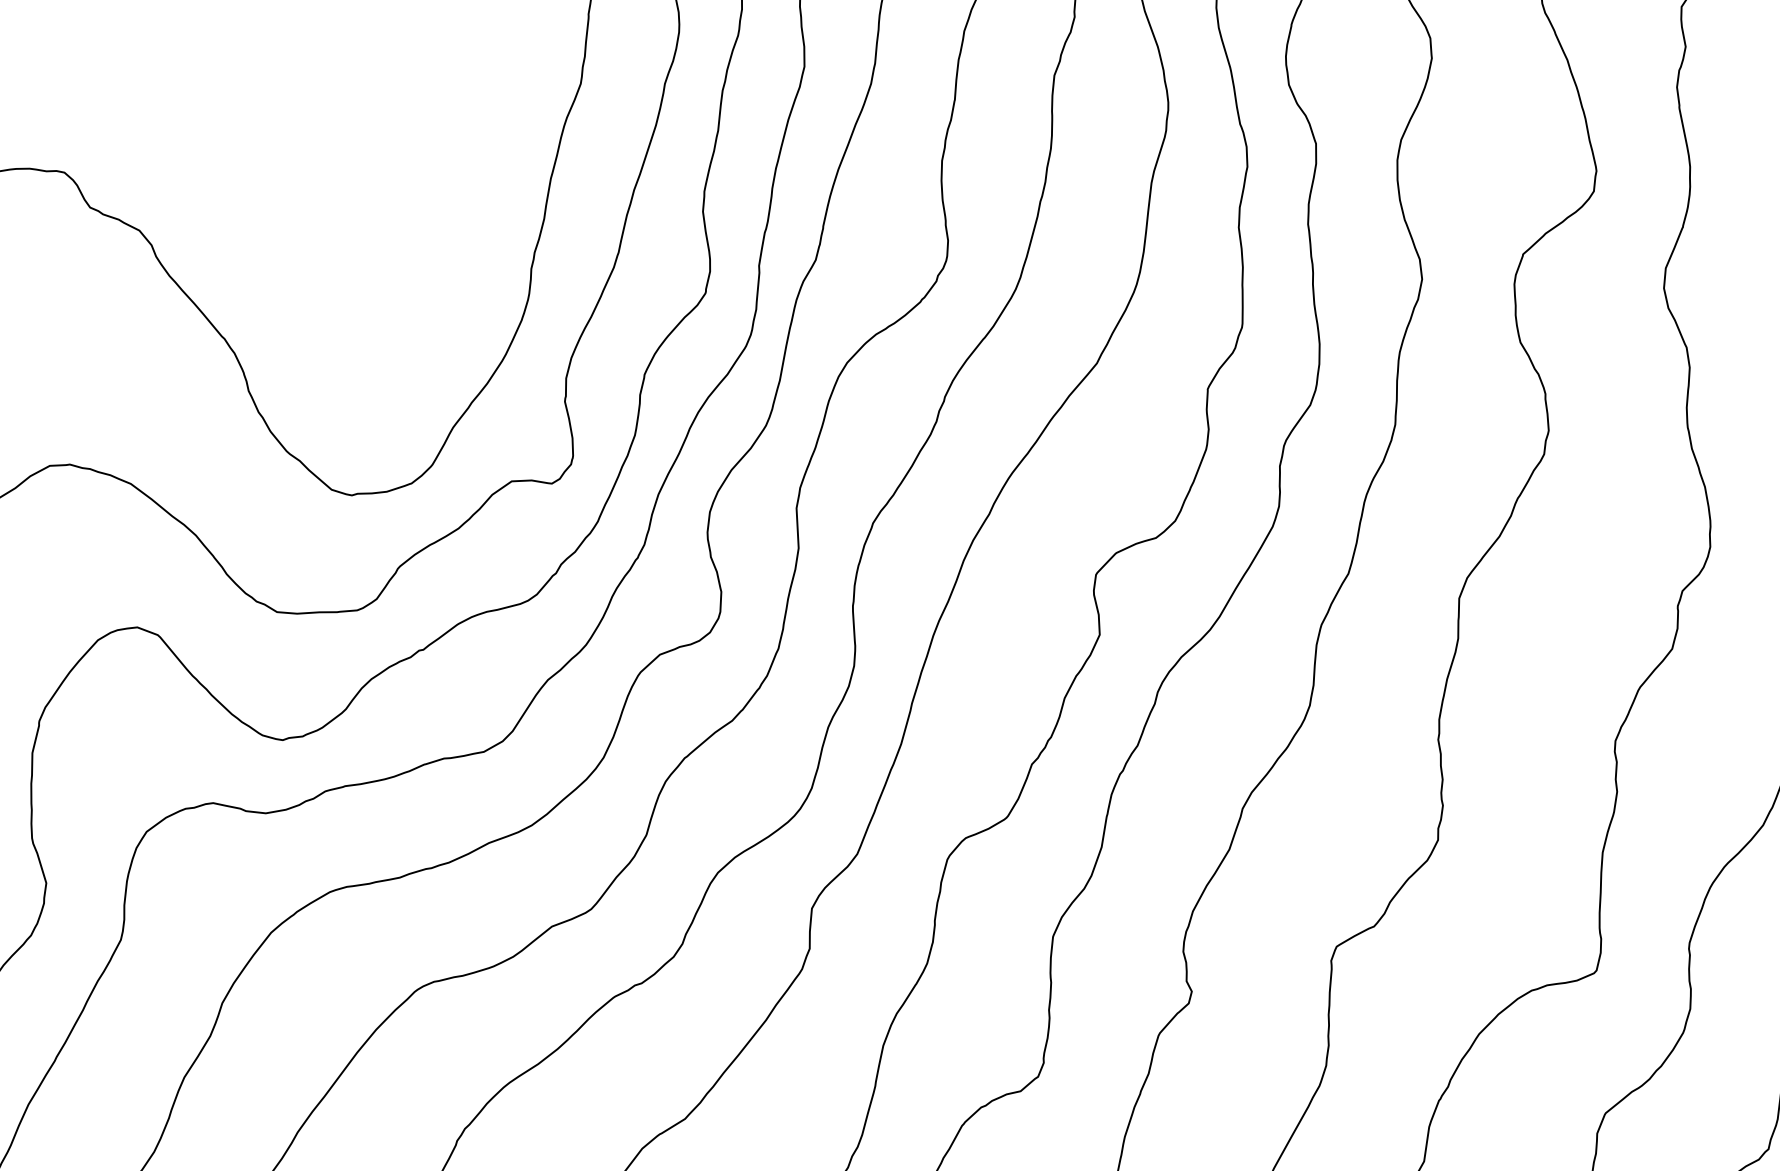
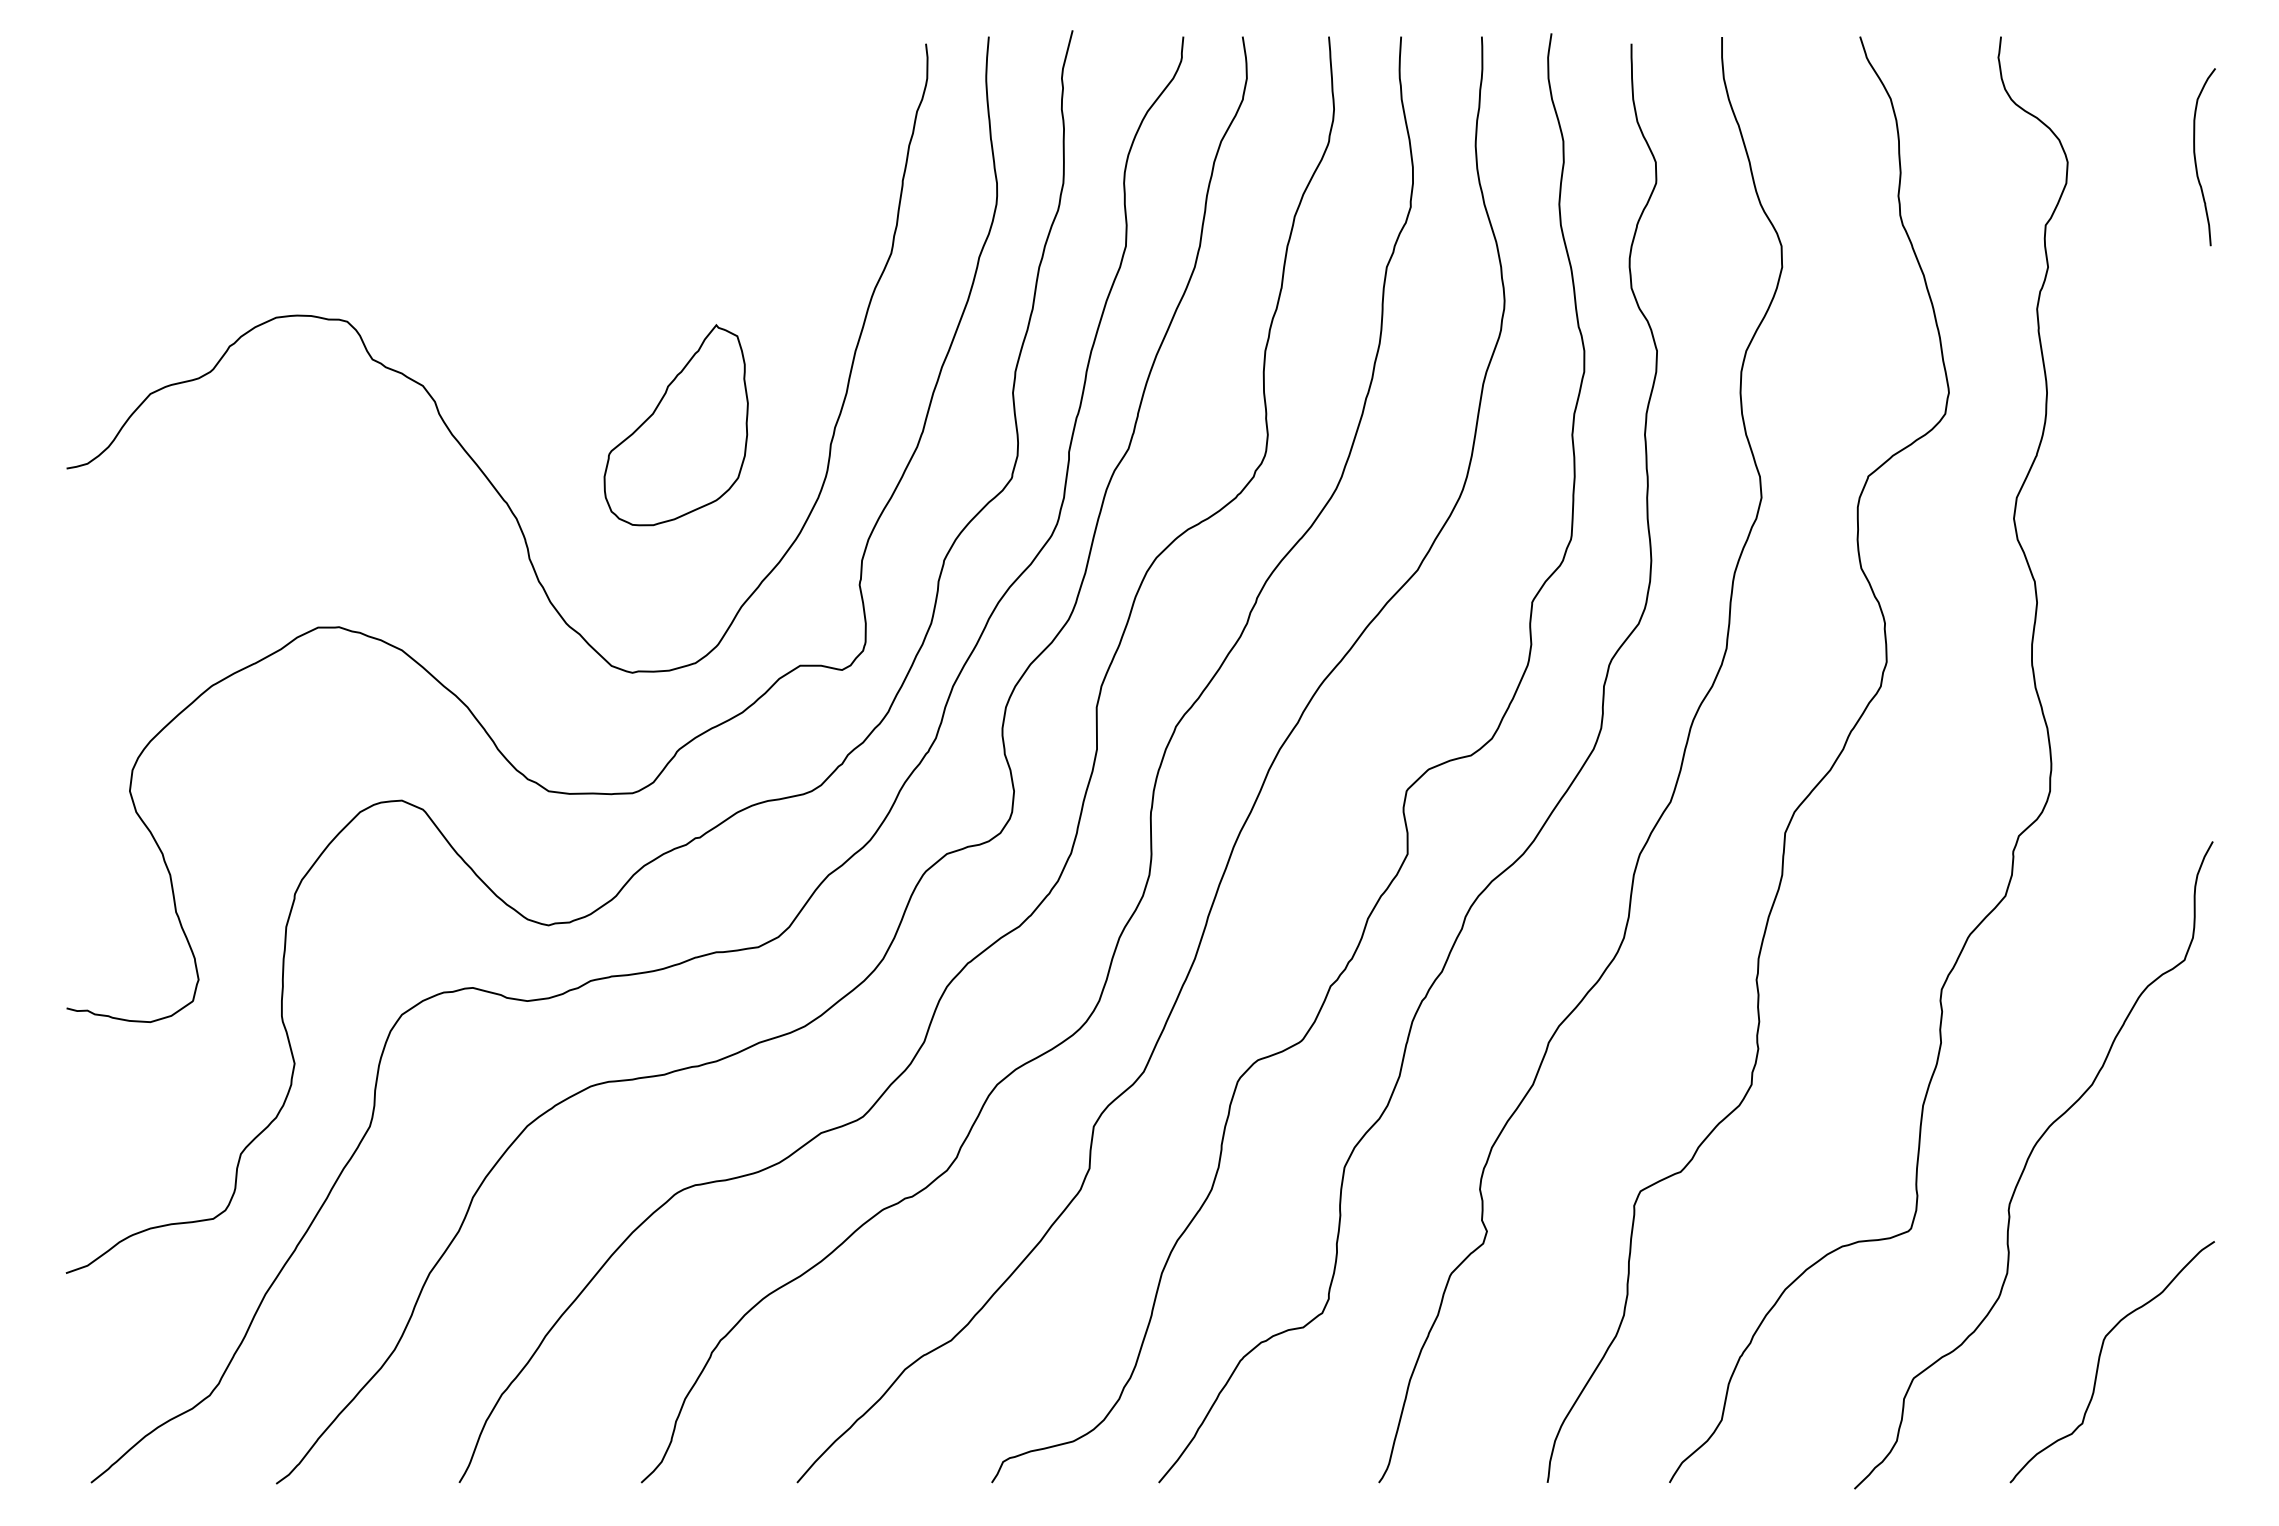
part: (382, 257) -> (675, 425), added

